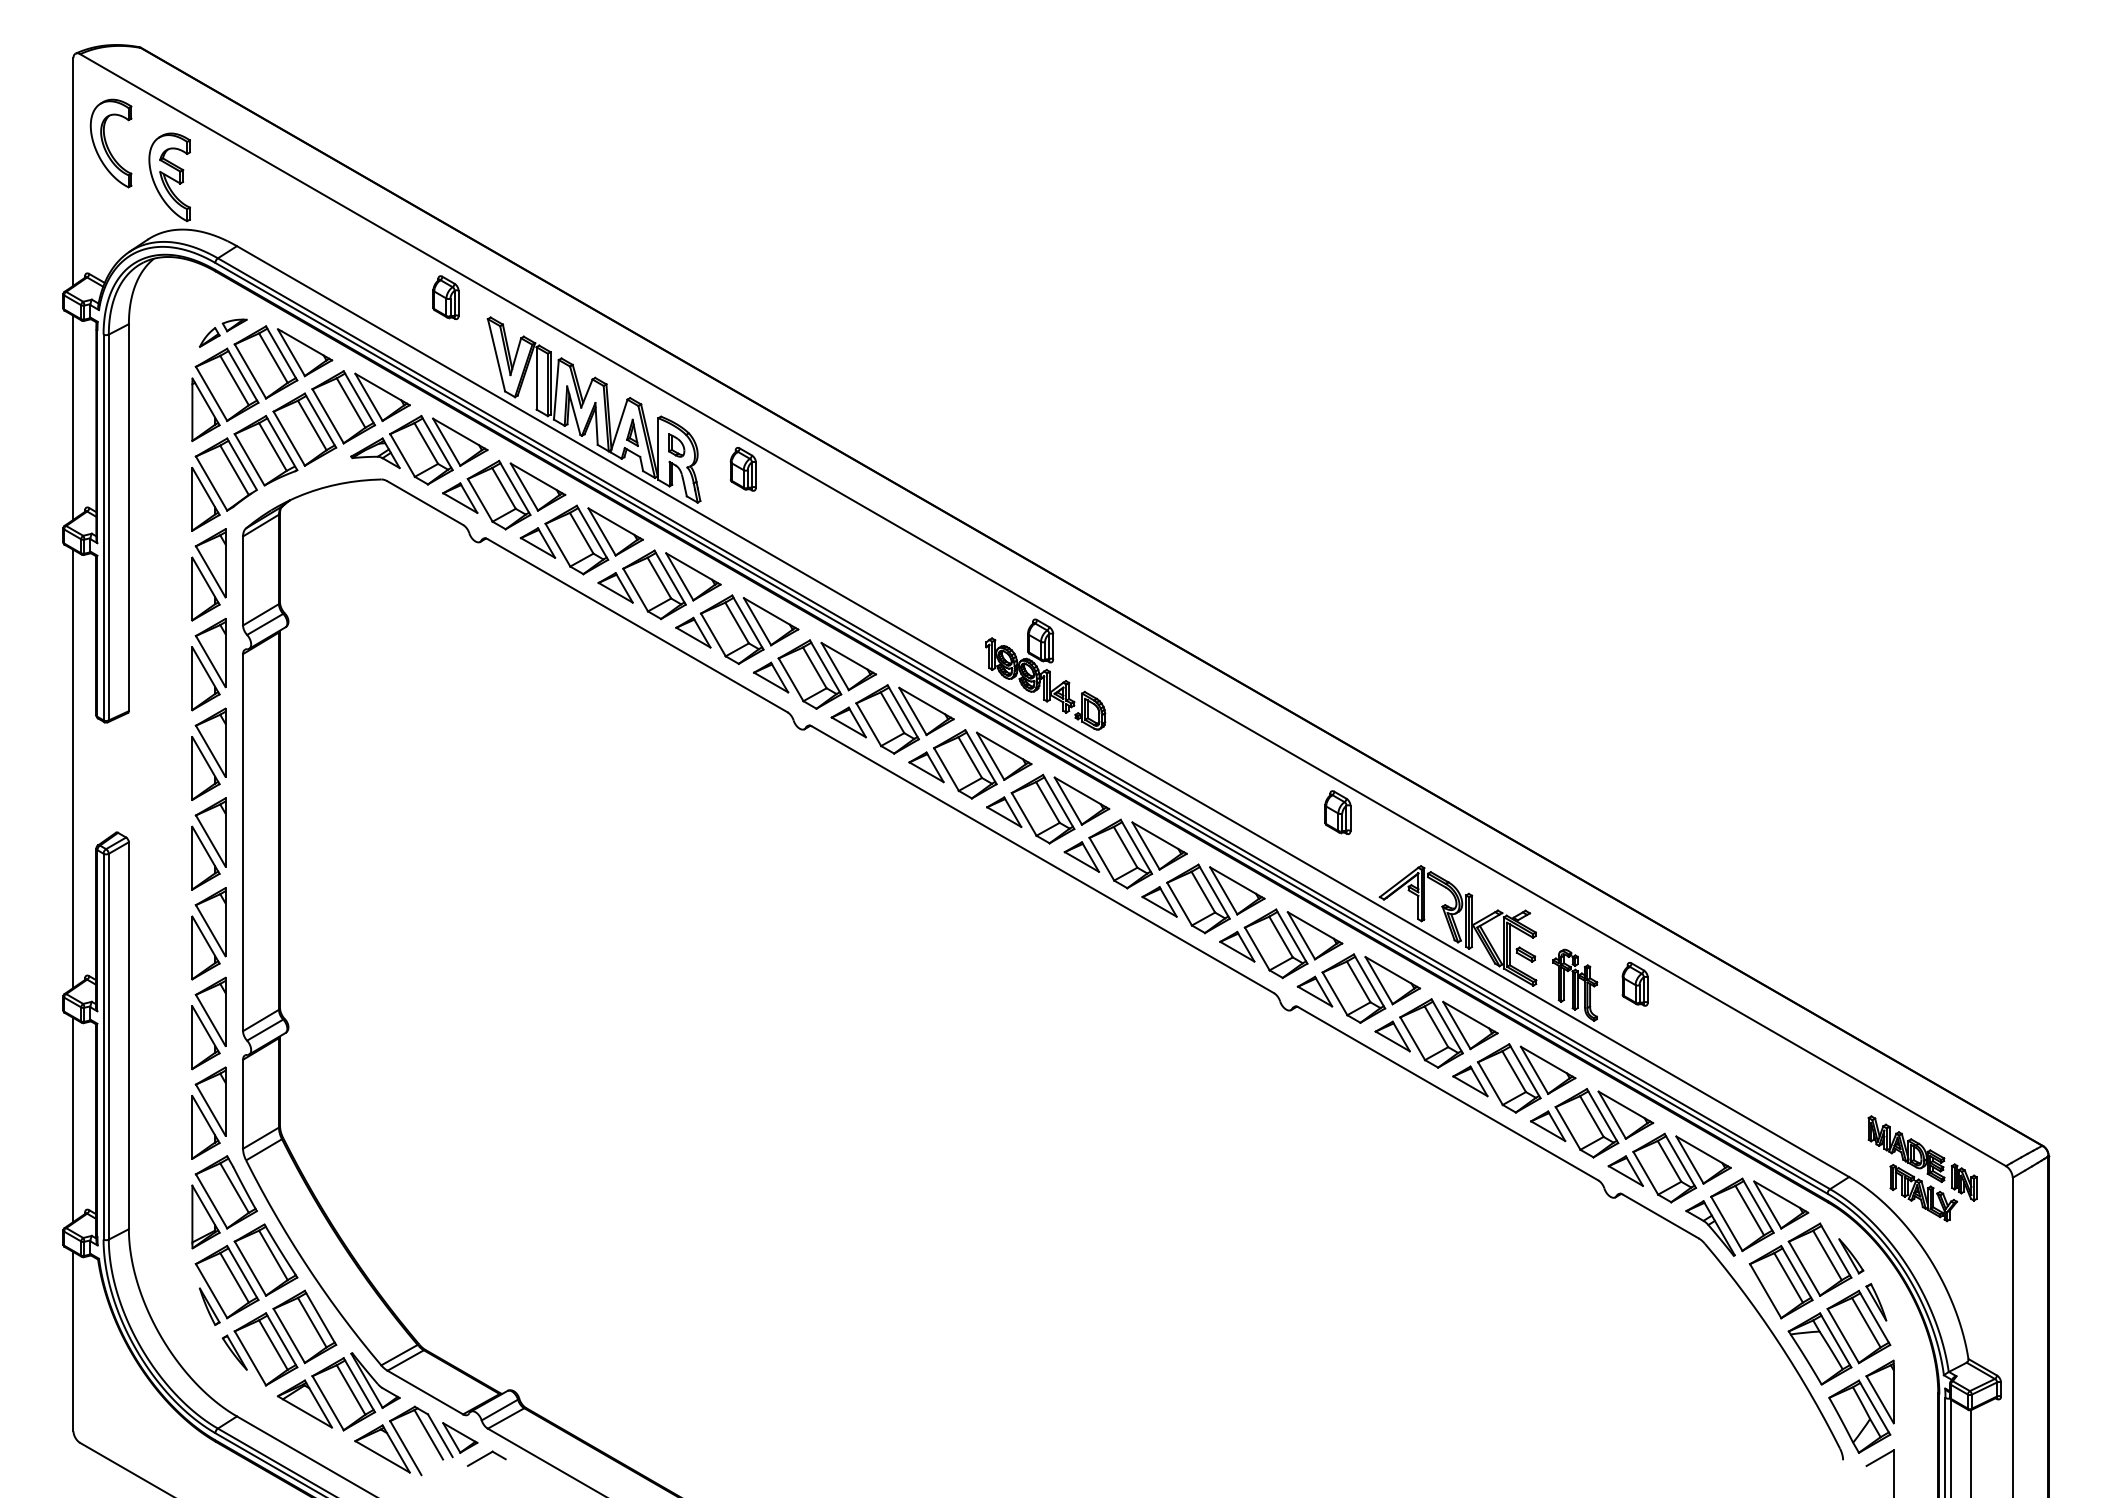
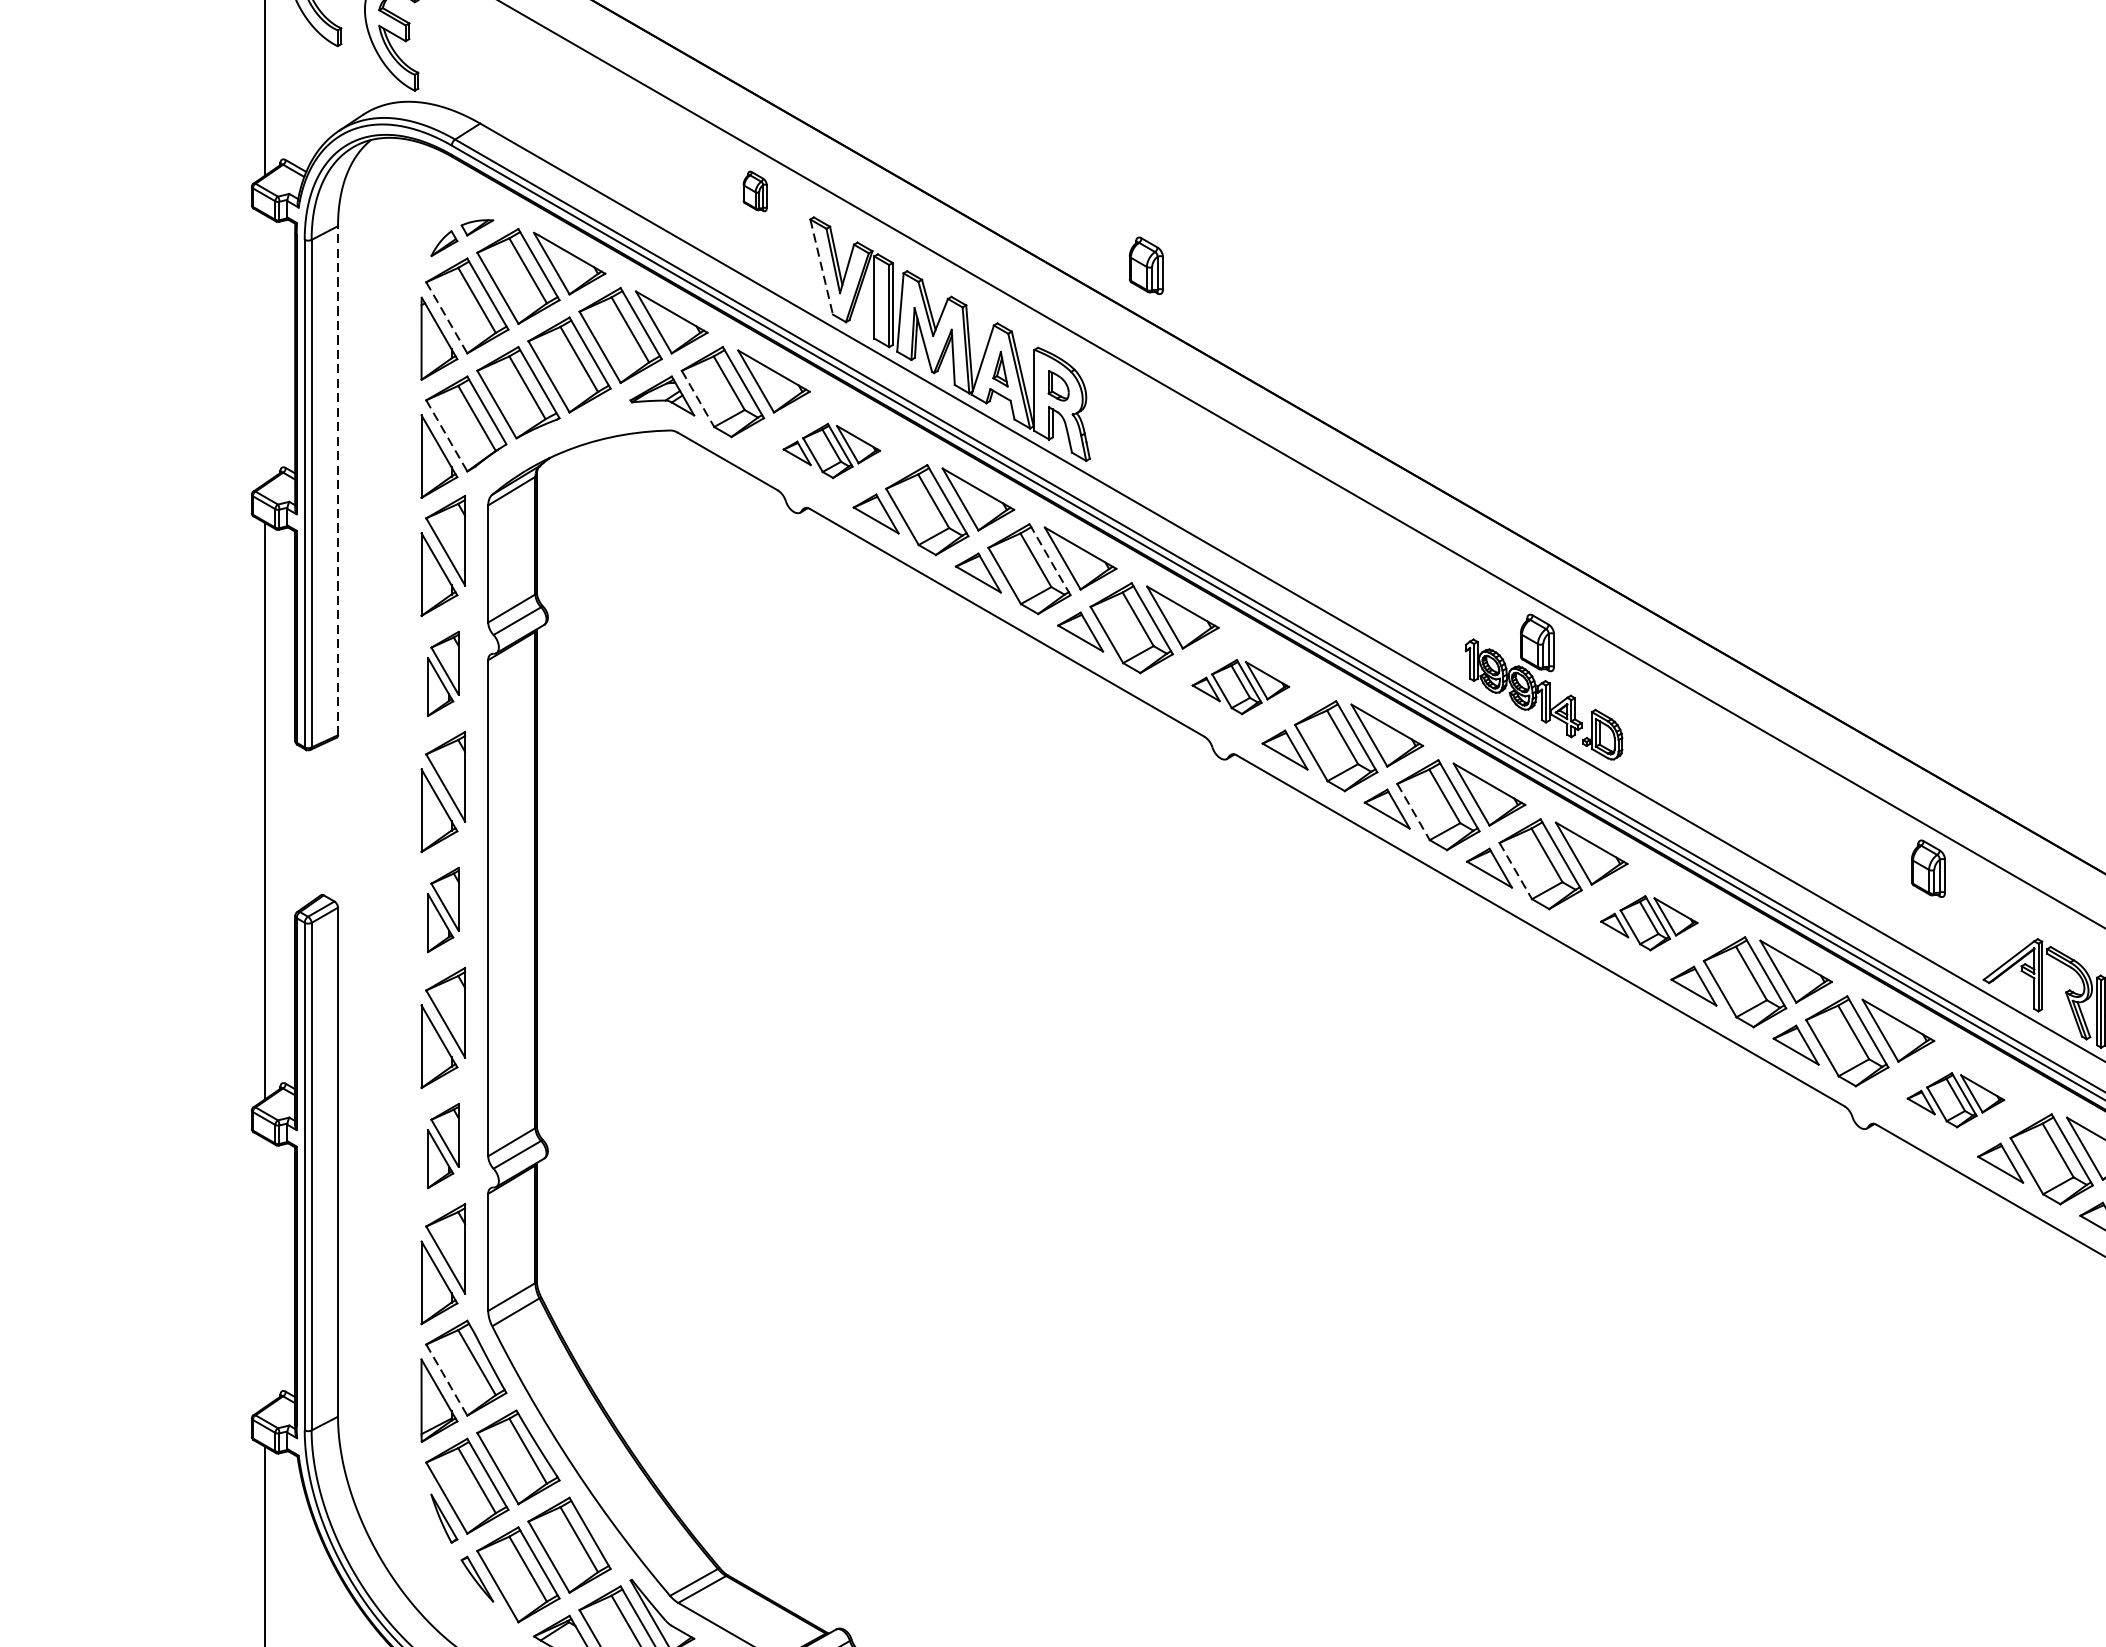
part: (445, 297) -> (754, 191), size x0.7
line: (496, 355) -> (821, 267), solid -> dashed
line: (211, 394) -> (446, 318), solid -> dashed
line: (73, 417) -> (265, 348), removed
line: (402, 455) -> (697, 398), solid -> dashed
part: (742, 469) -> (1145, 266), moved
line: (211, 484) -> (446, 437), solid -> dashed
part: (504, 494) -> (832, 450), size x0.6
line: (128, 517) -> (337, 480), solid -> dashed
line: (669, 577) -> (1049, 559), solid -> dashed
part: (208, 664) -> (442, 673), size x0.7
part: (815, 674) -> (1241, 687), size x0.6
line: (946, 769) -> (1413, 812), solid -> dashed
line: (1024, 814) -> (1516, 871), solid -> dashed
part: (208, 843) -> (442, 909), size x0.7
part: (1125, 853) -> (1649, 922), size x0.6
part: (1358, 988) -> (1955, 1100), size x0.6
part: (208, 1023) -> (442, 1146), size x0.7
line: (73, 1119) -> (265, 1272), removed
line: (211, 1201) -> (446, 1380), solid -> dashed

